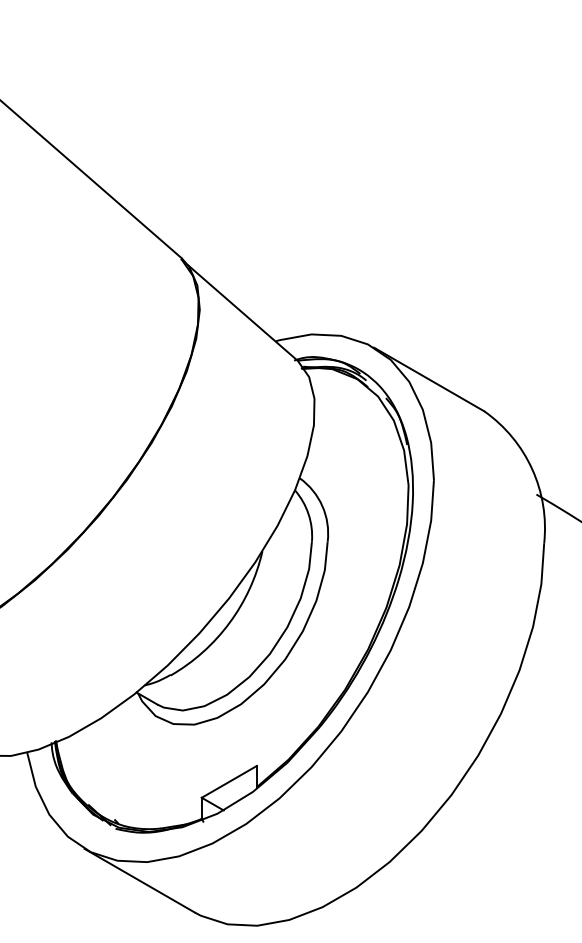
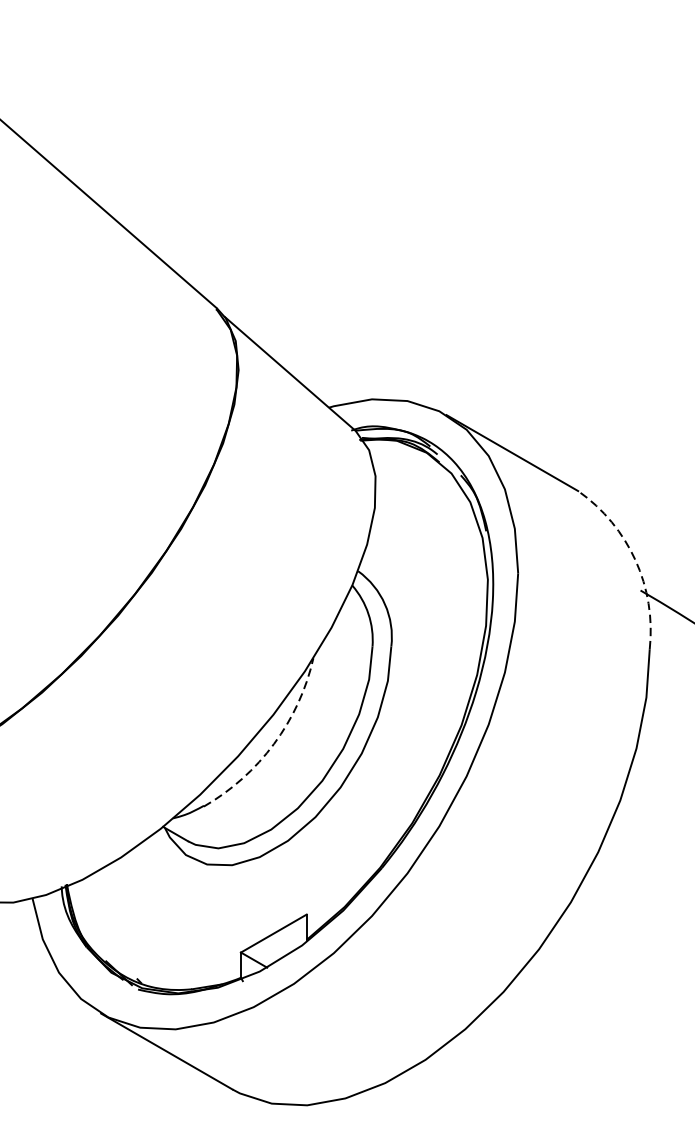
arc: (532, 469) -> (635, 560), solid -> dashed
arc: (229, 623) -> (274, 744), solid -> dashed

